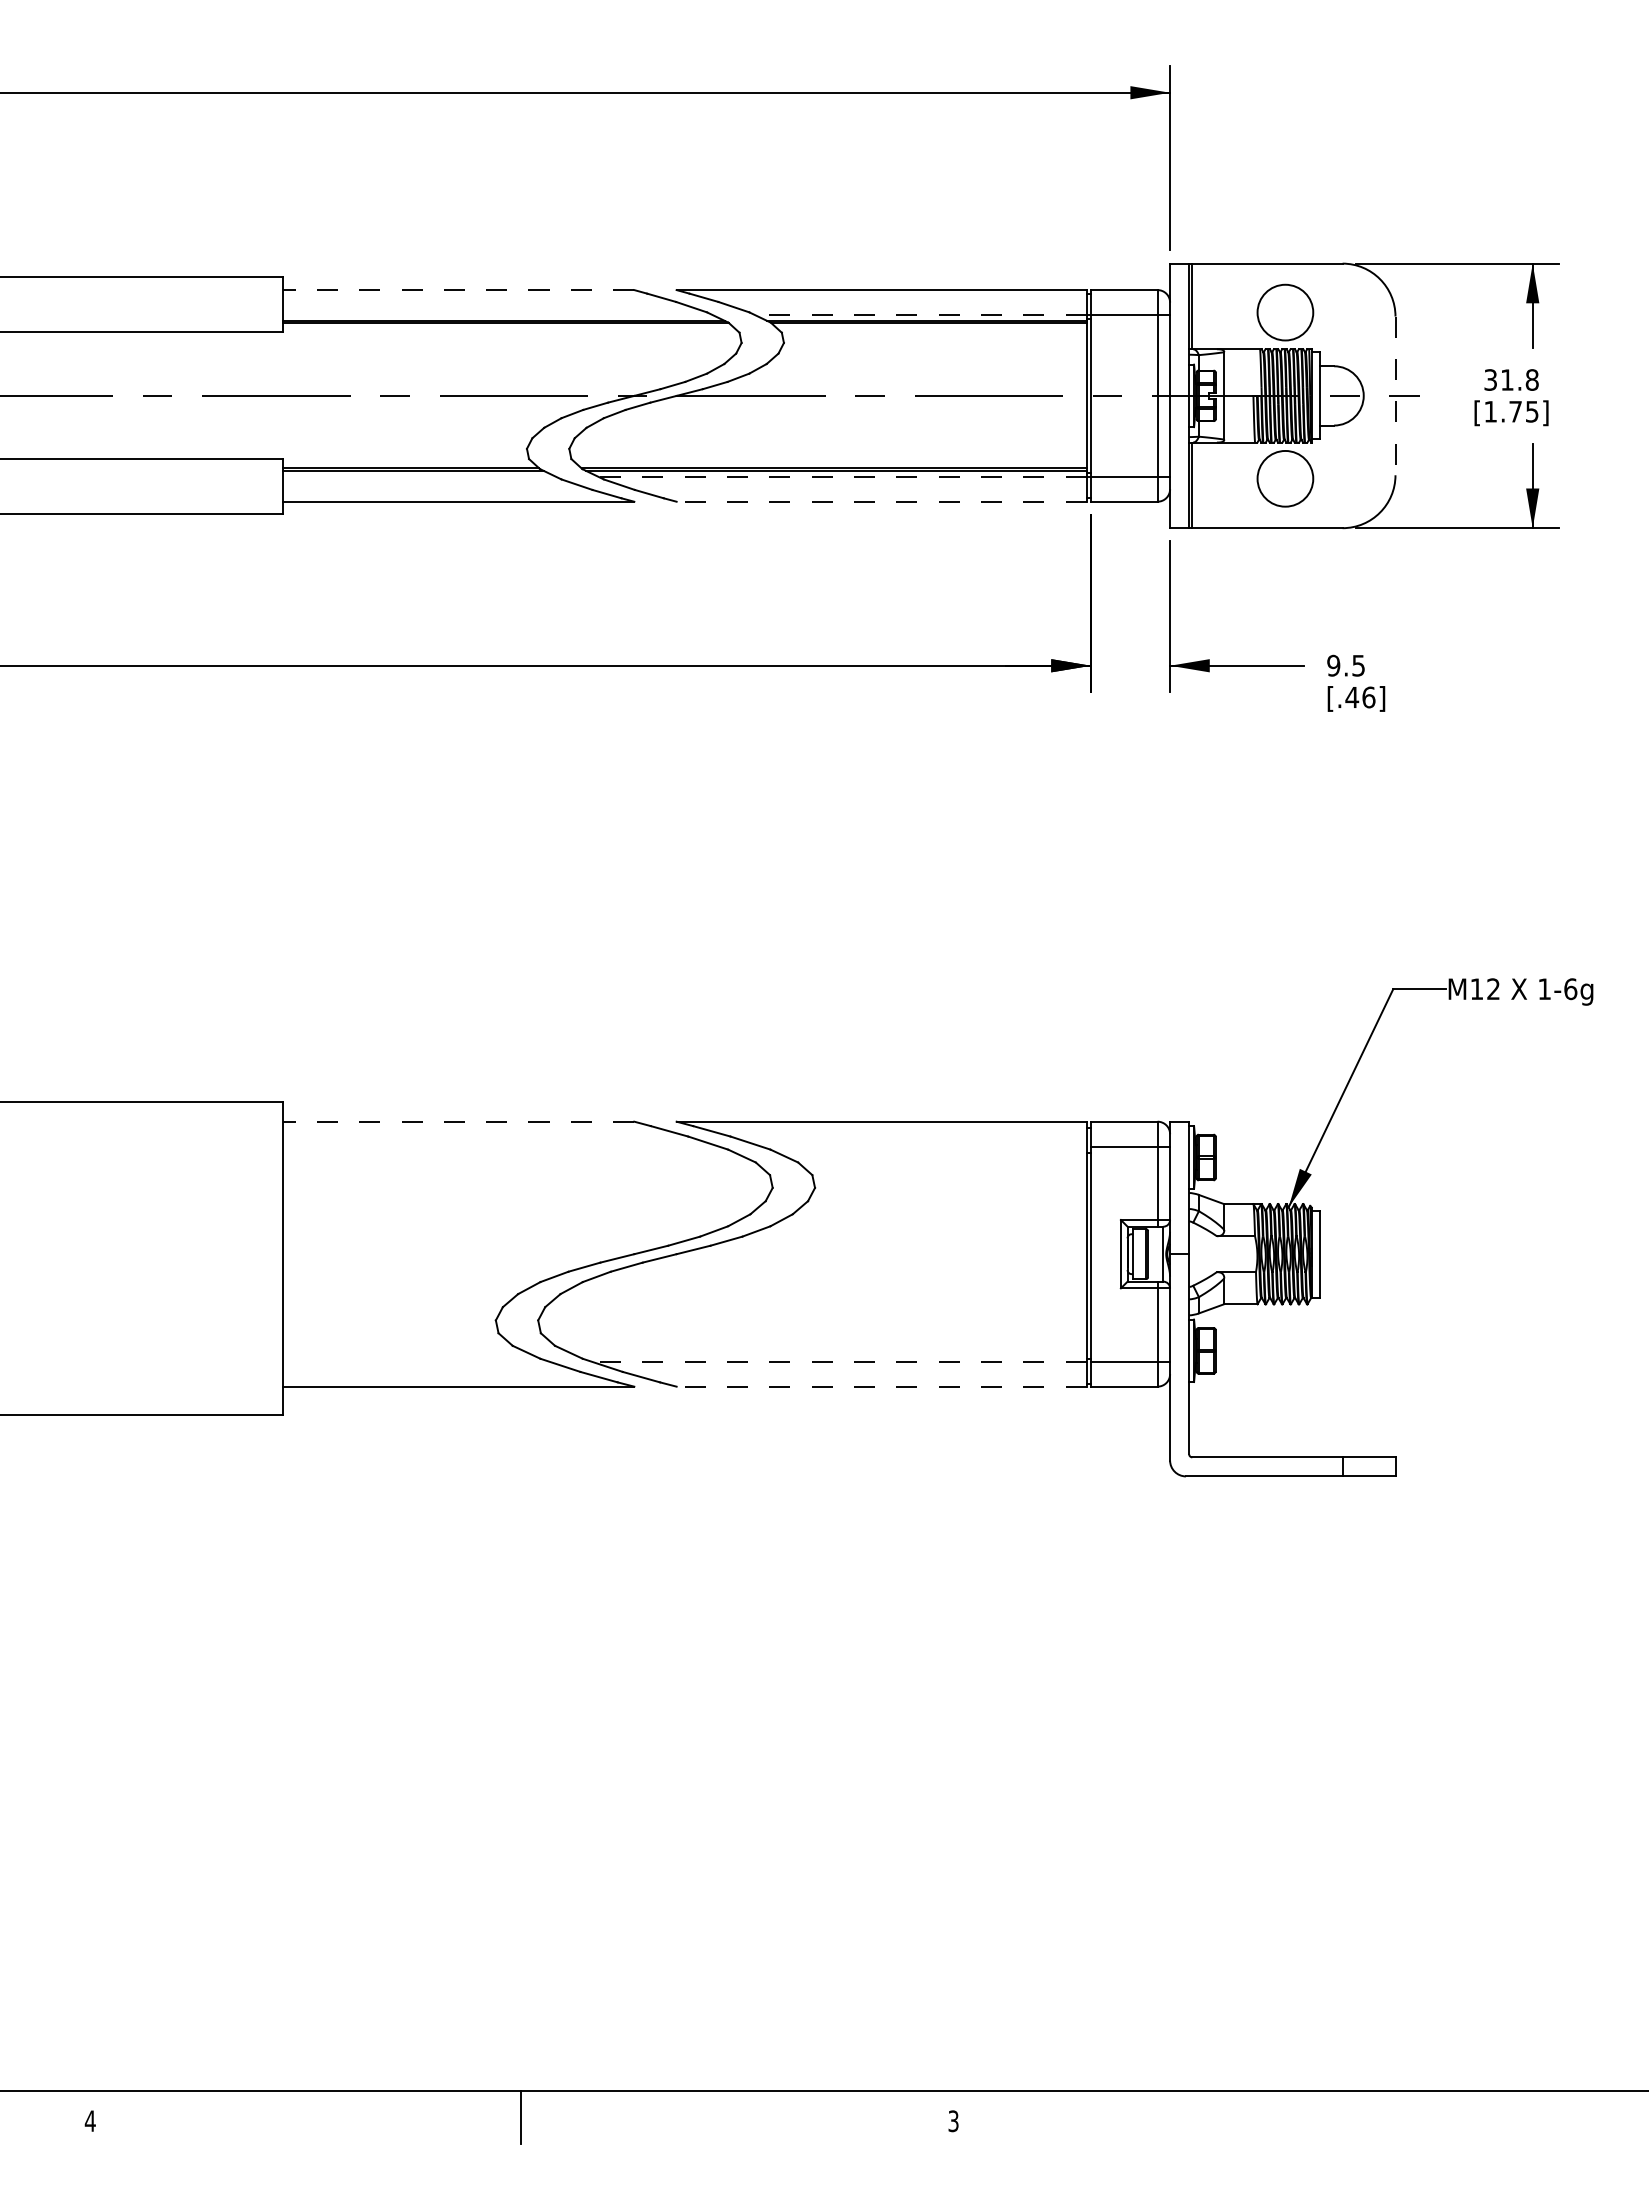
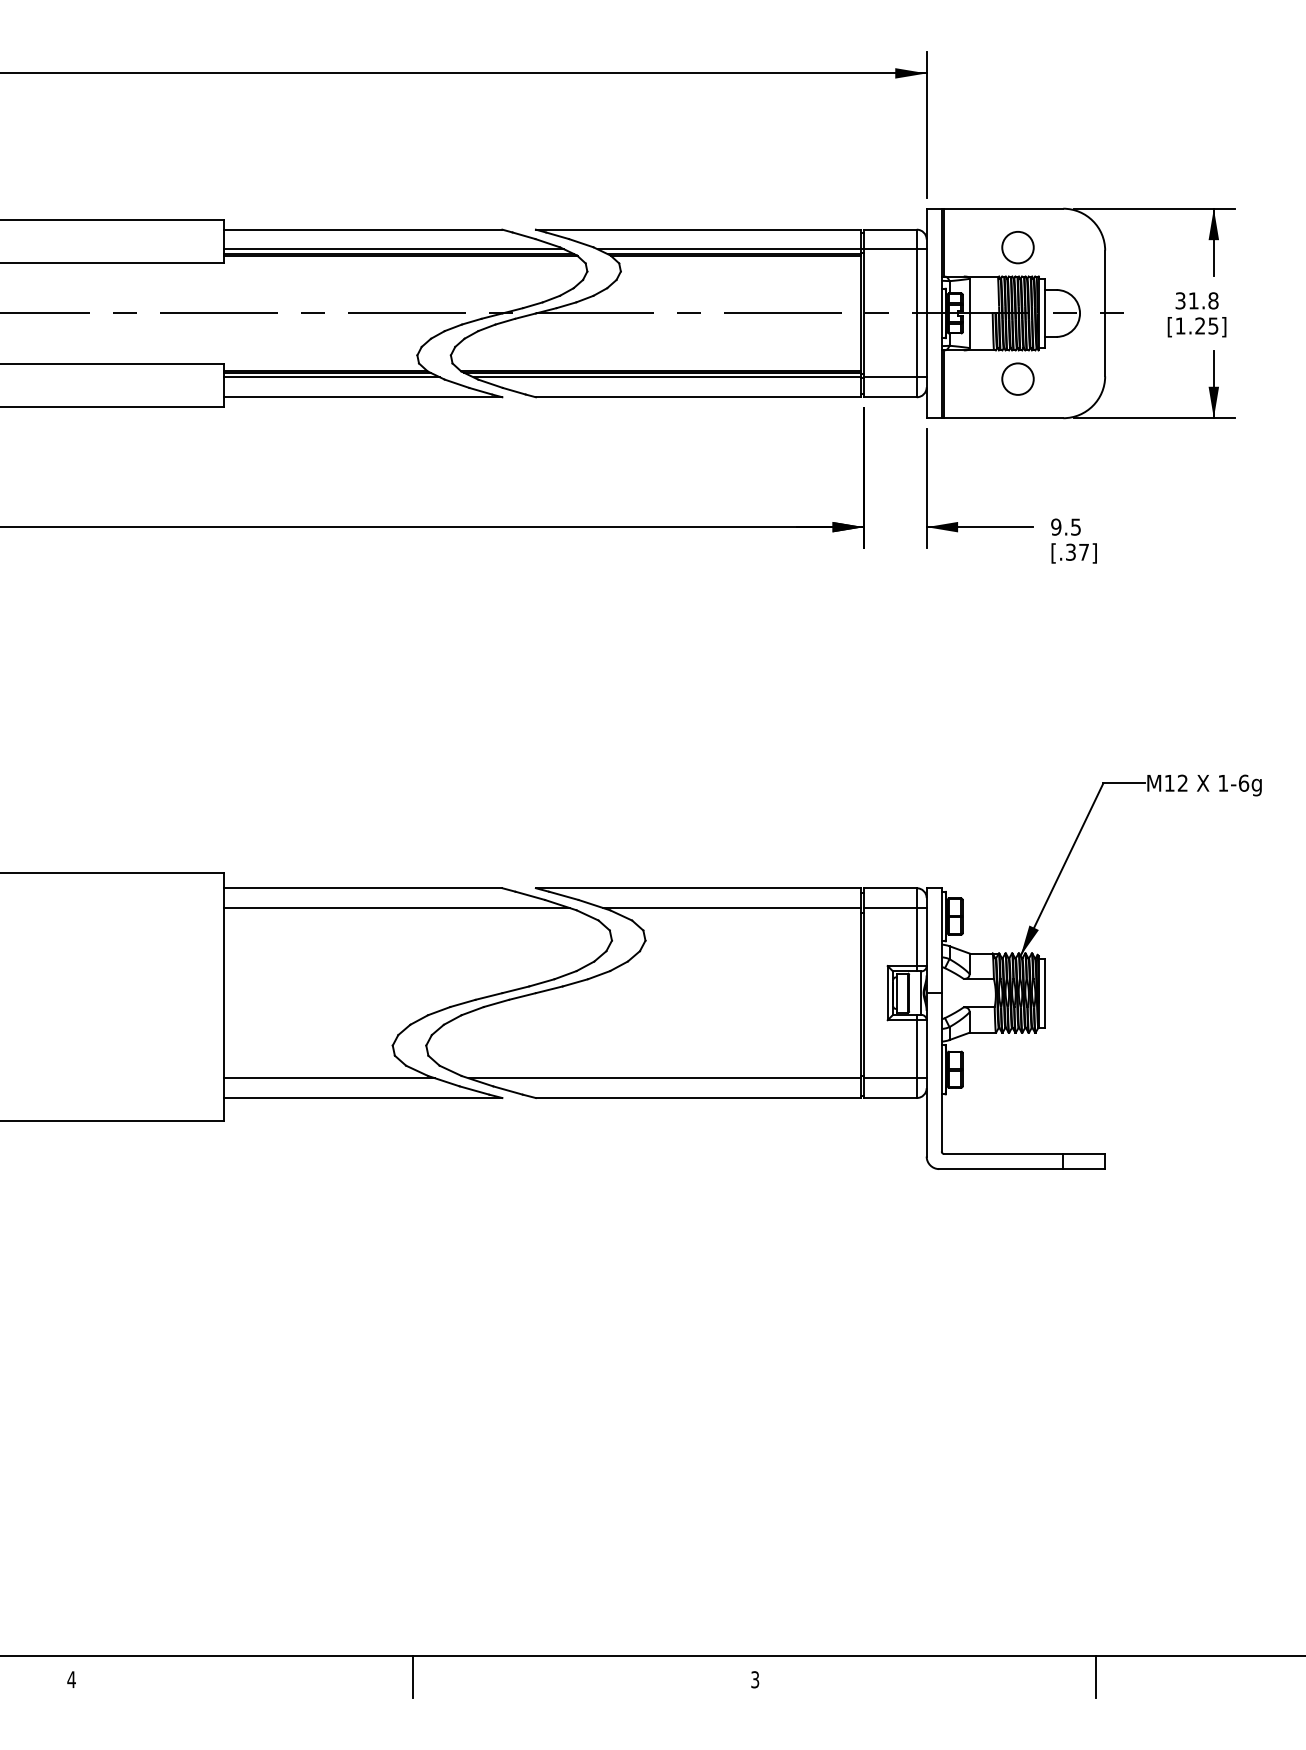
line: (458, 290) -> (363, 229), dashed -> solid
circle: (1285, 312) -> (1018, 247), size x0.71
line: (497, 315) -> (394, 249), added
line: (920, 315) -> (729, 249), dashed -> solid
line: (1395, 396) -> (1105, 313), dashed -> solid
text: (1515, 411) -> (1200, 325), [1.75] -> [1.25]
line: (418, 476) -> (331, 377), added
line: (842, 476) -> (667, 377), dashed -> solid
circle: (1285, 478) -> (1018, 378), size x0.71
line: (881, 501) -> (698, 397), dashed -> solid
text: (1360, 697) -> (1077, 552), [.46] -> [.37]
line: (458, 1121) -> (363, 888), dashed -> solid
line: (500, 1146) -> (396, 907), added
line: (923, 1146) -> (731, 907), added
line: (415, 1361) -> (329, 1078), added
line: (839, 1361) -> (664, 1078), dashed -> solid
line: (881, 1386) -> (698, 1097), dashed -> solid
line: (1383, 2116) -> (1095, 1676), added

